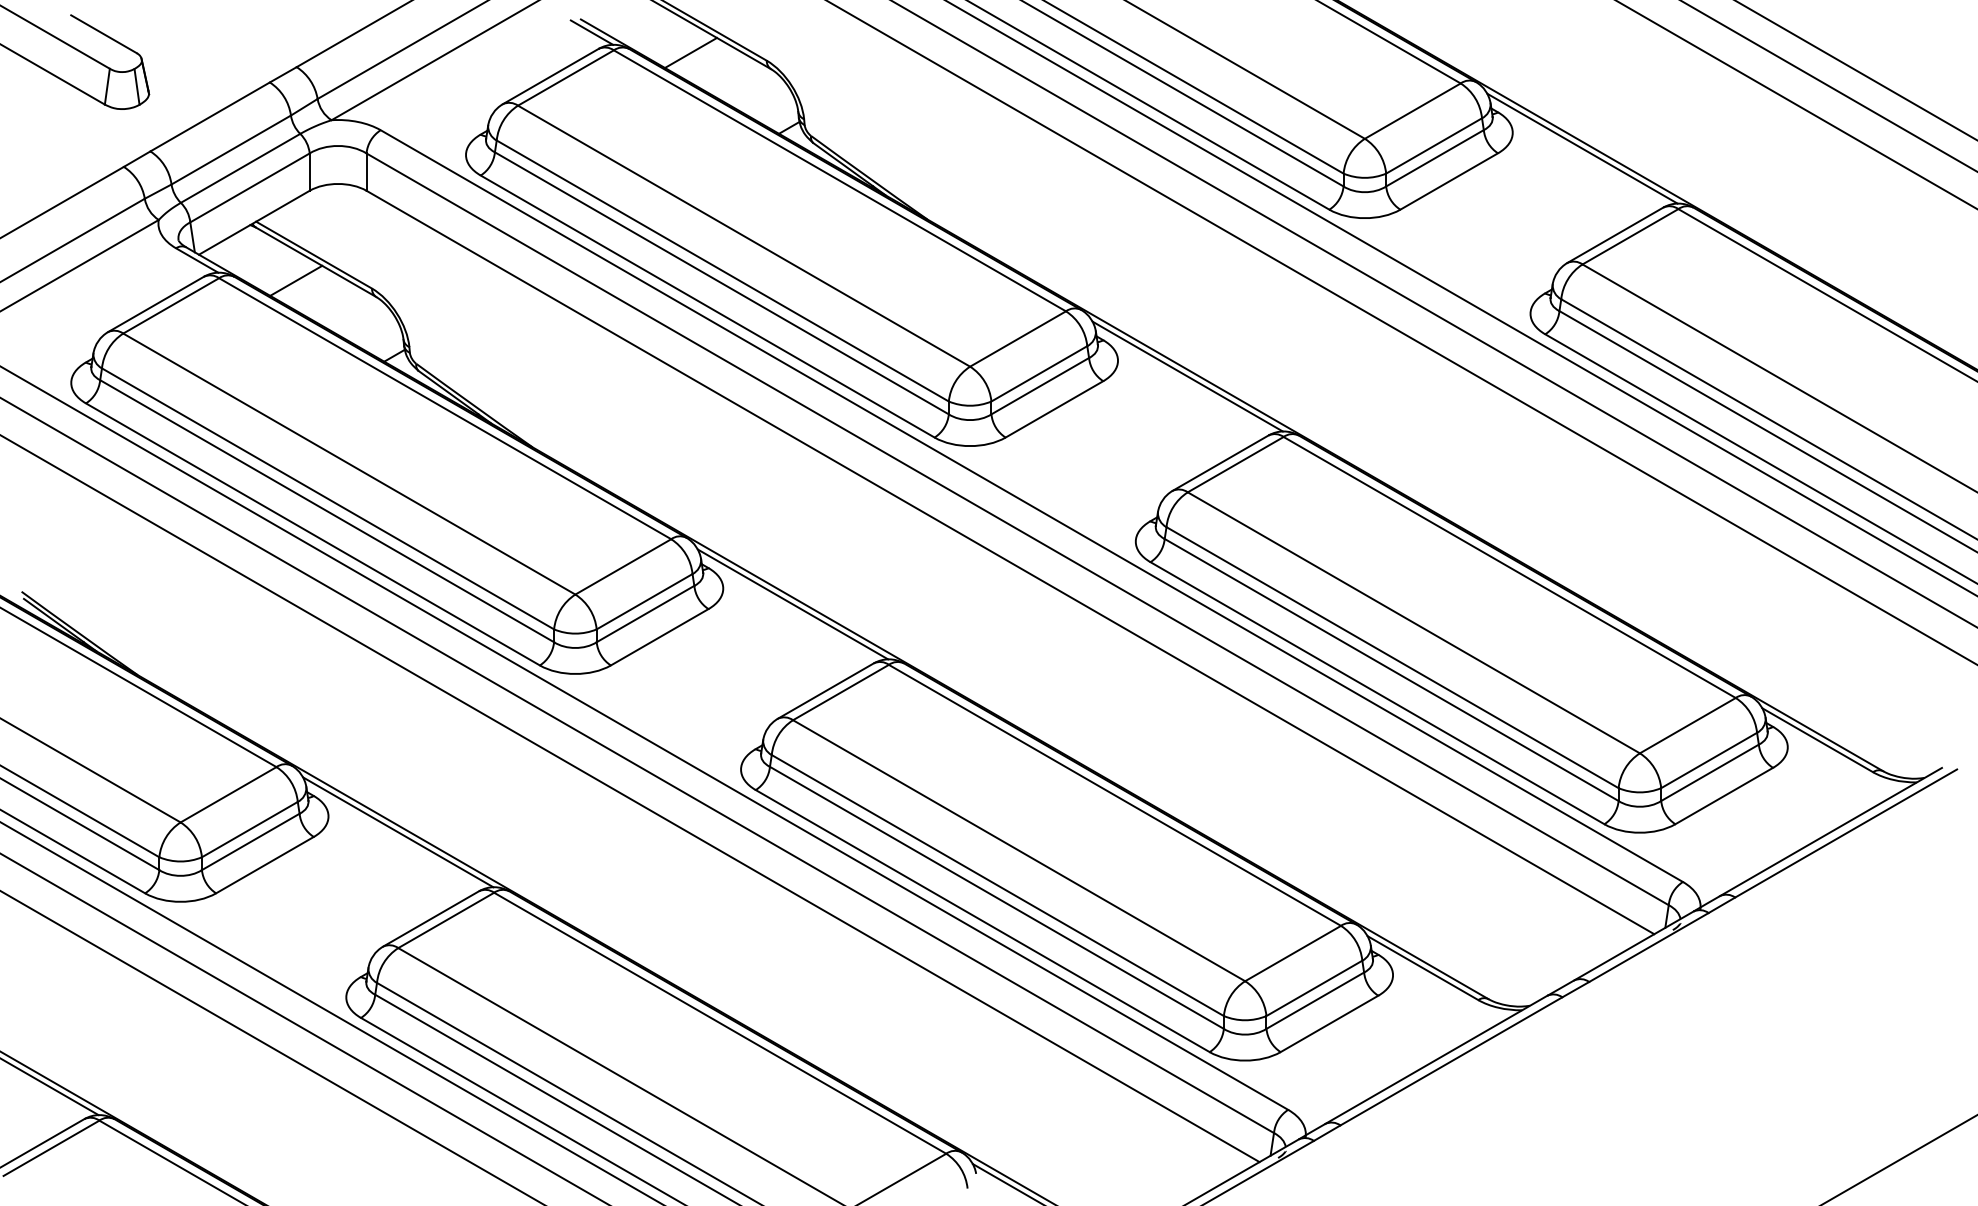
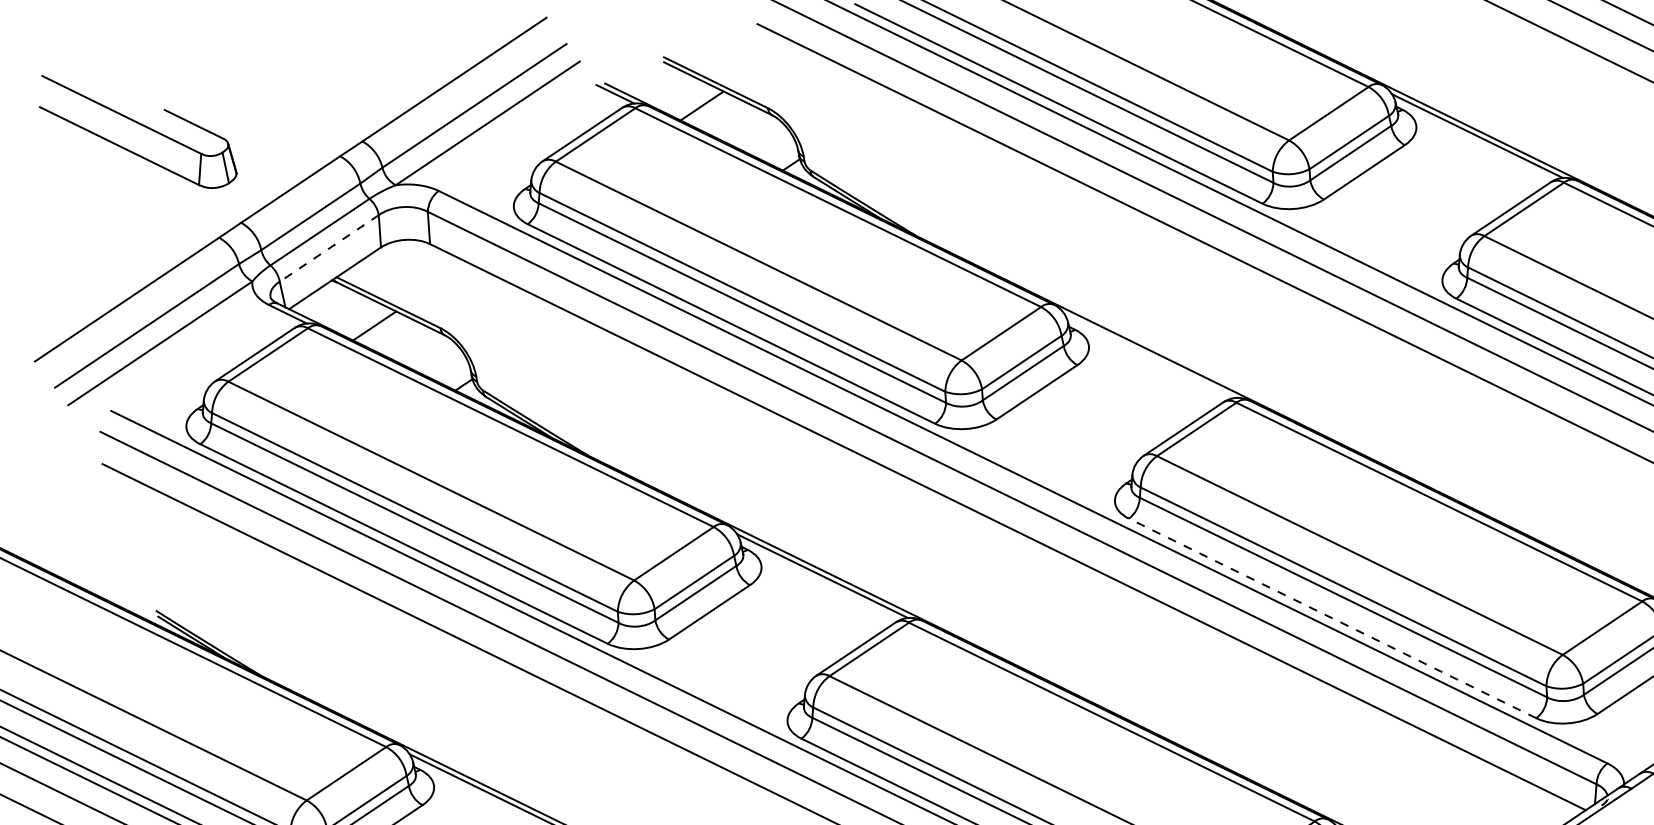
line: (250, 187) -> (329, 248), solid -> dashed
line: (1187, 376) -> (1149, 356), removed
line: (1377, 692) -> (1332, 617), solid -> dashed

